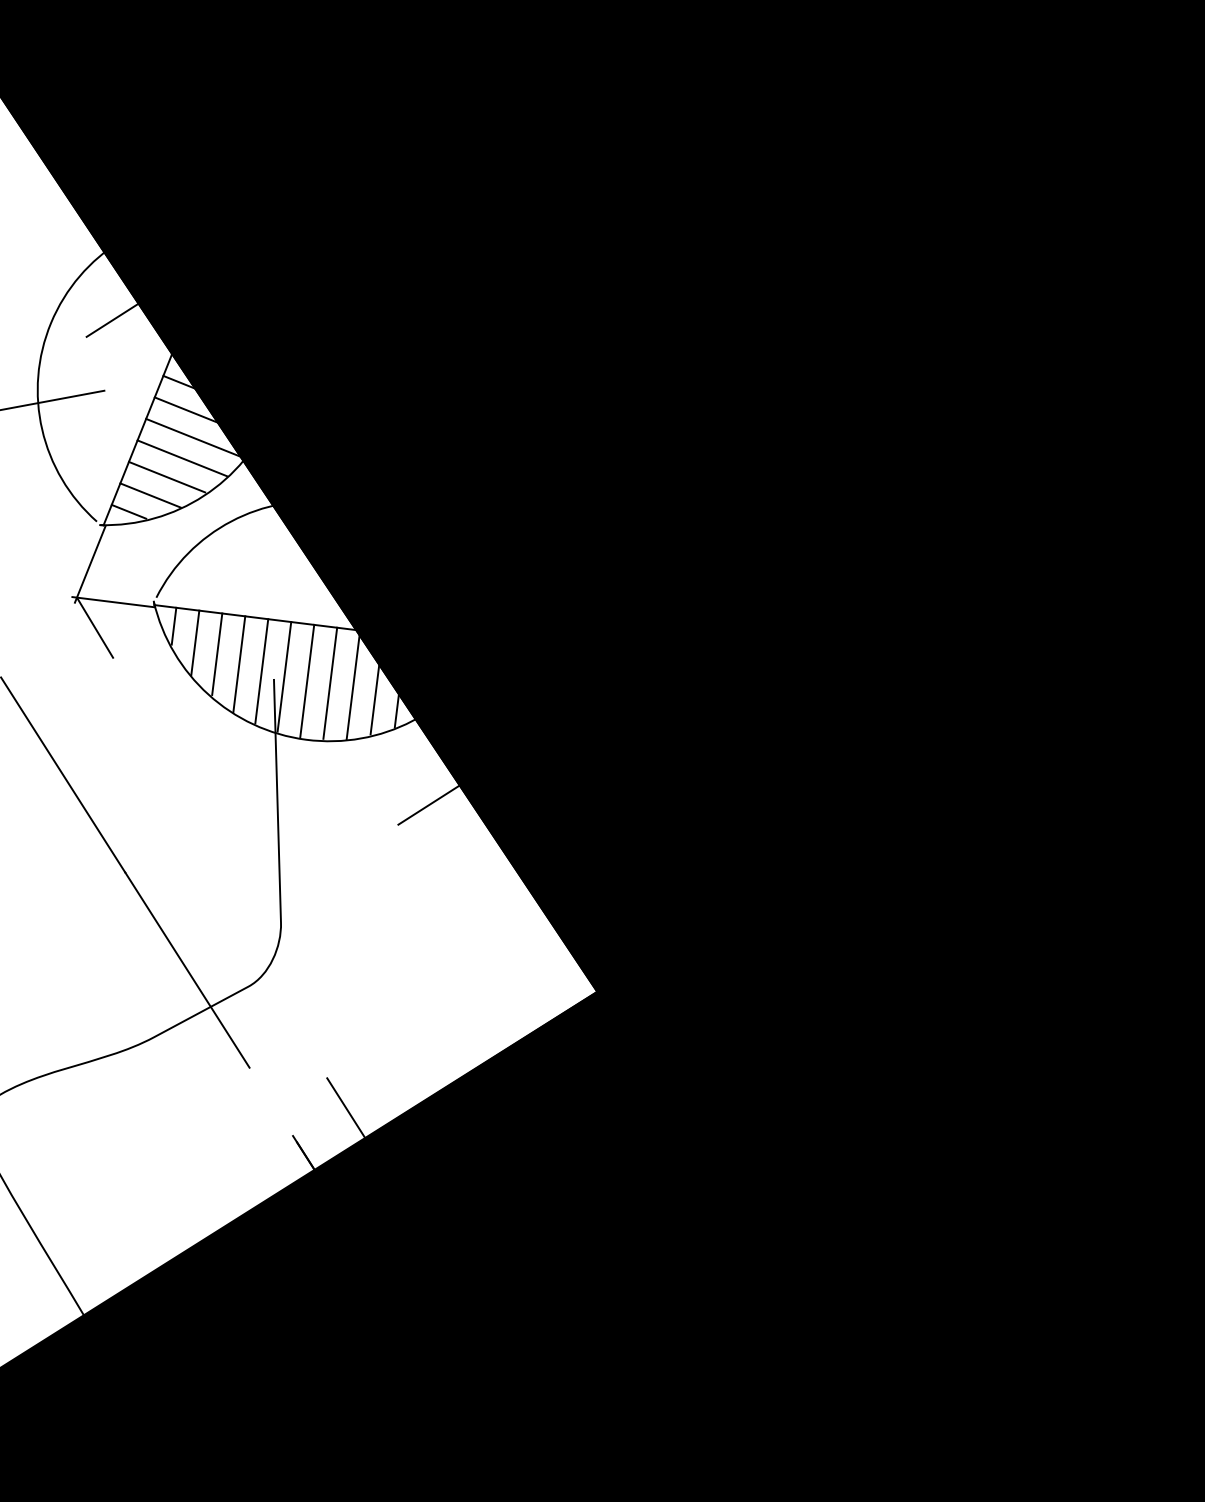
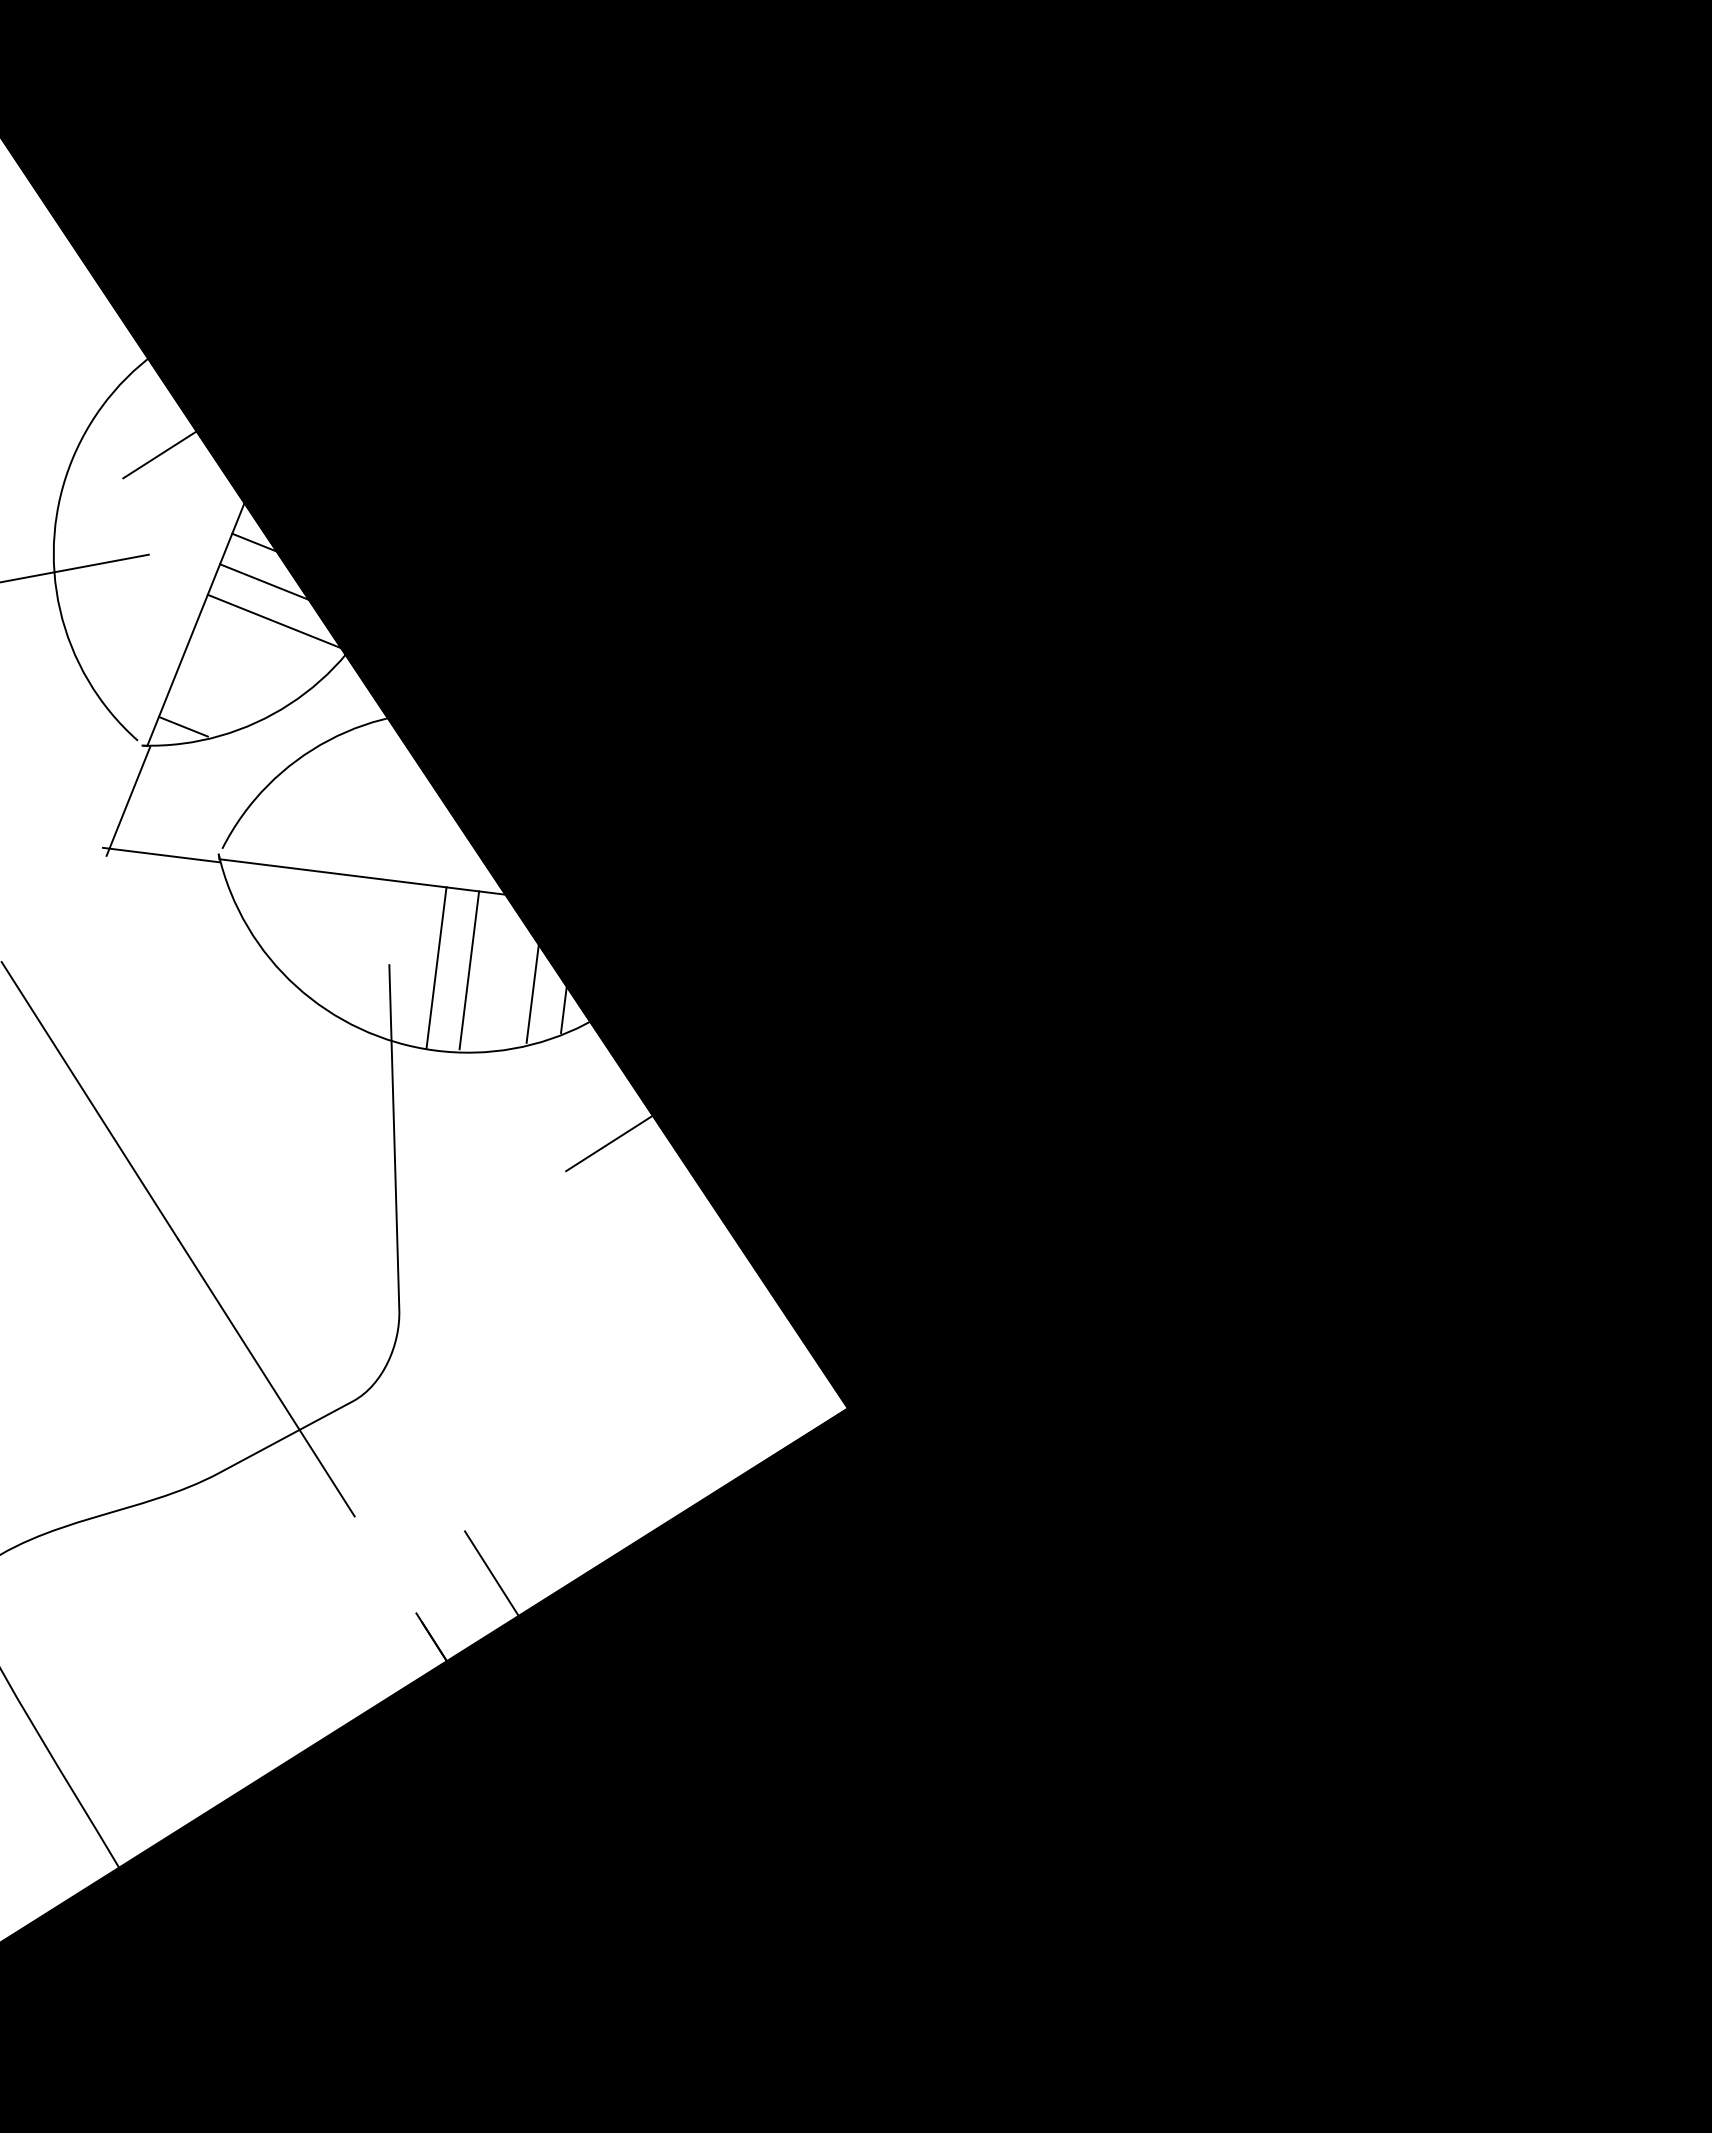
line: (181, 458) -> (258, 650), removed
line: (167, 477) -> (237, 677), removed
line: (150, 495) -> (214, 703), removed
line: (174, 626) -> (247, 889), removed
line: (95, 627) -> (135, 891), removed
line: (195, 642) -> (277, 912), removed
line: (217, 653) -> (308, 928), removed
line: (238, 664) -> (339, 943), removed
line: (261, 671) -> (371, 953), removed
line: (283, 676) -> (403, 960), removed
line: (352, 684) -> (501, 972), removed

